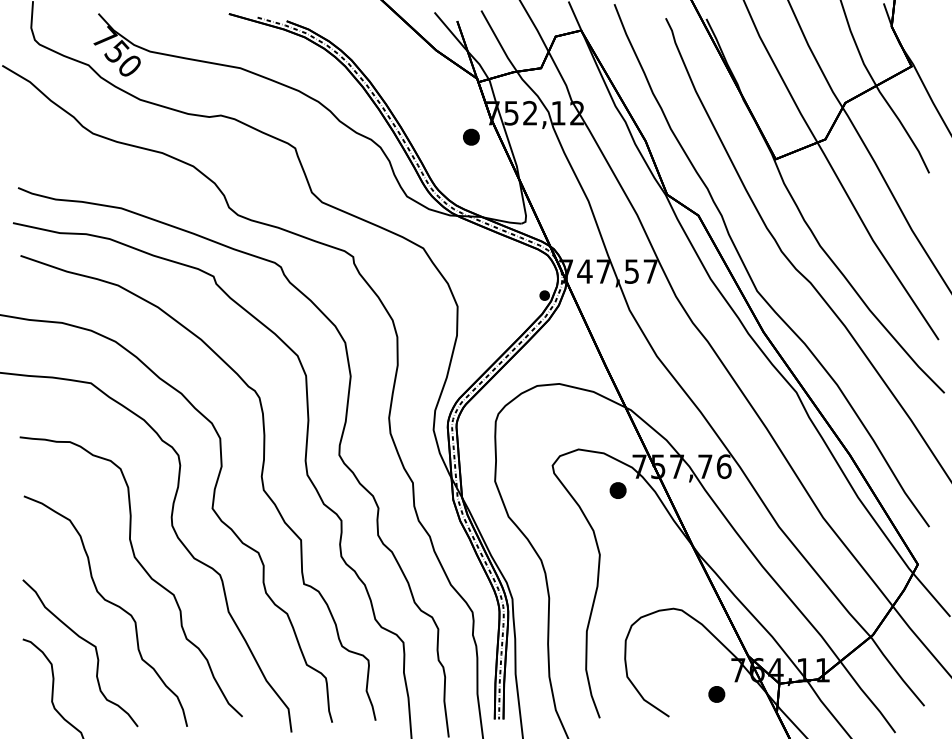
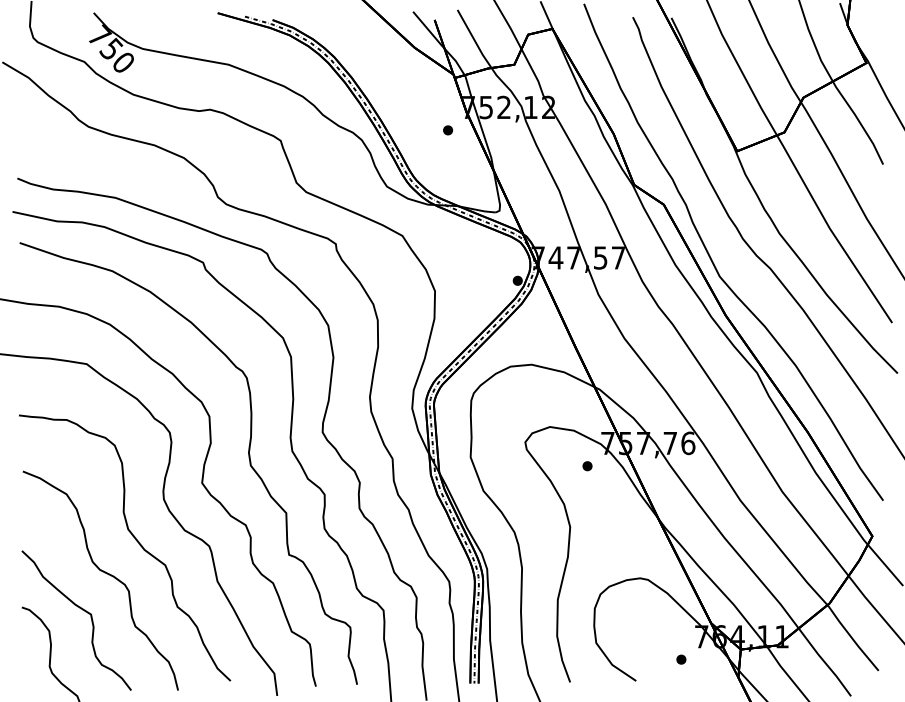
part: (470, 137) -> (447, 130), size x0.62
part: (618, 491) -> (587, 466), size x0.62
part: (716, 694) -> (681, 659), size x0.62

